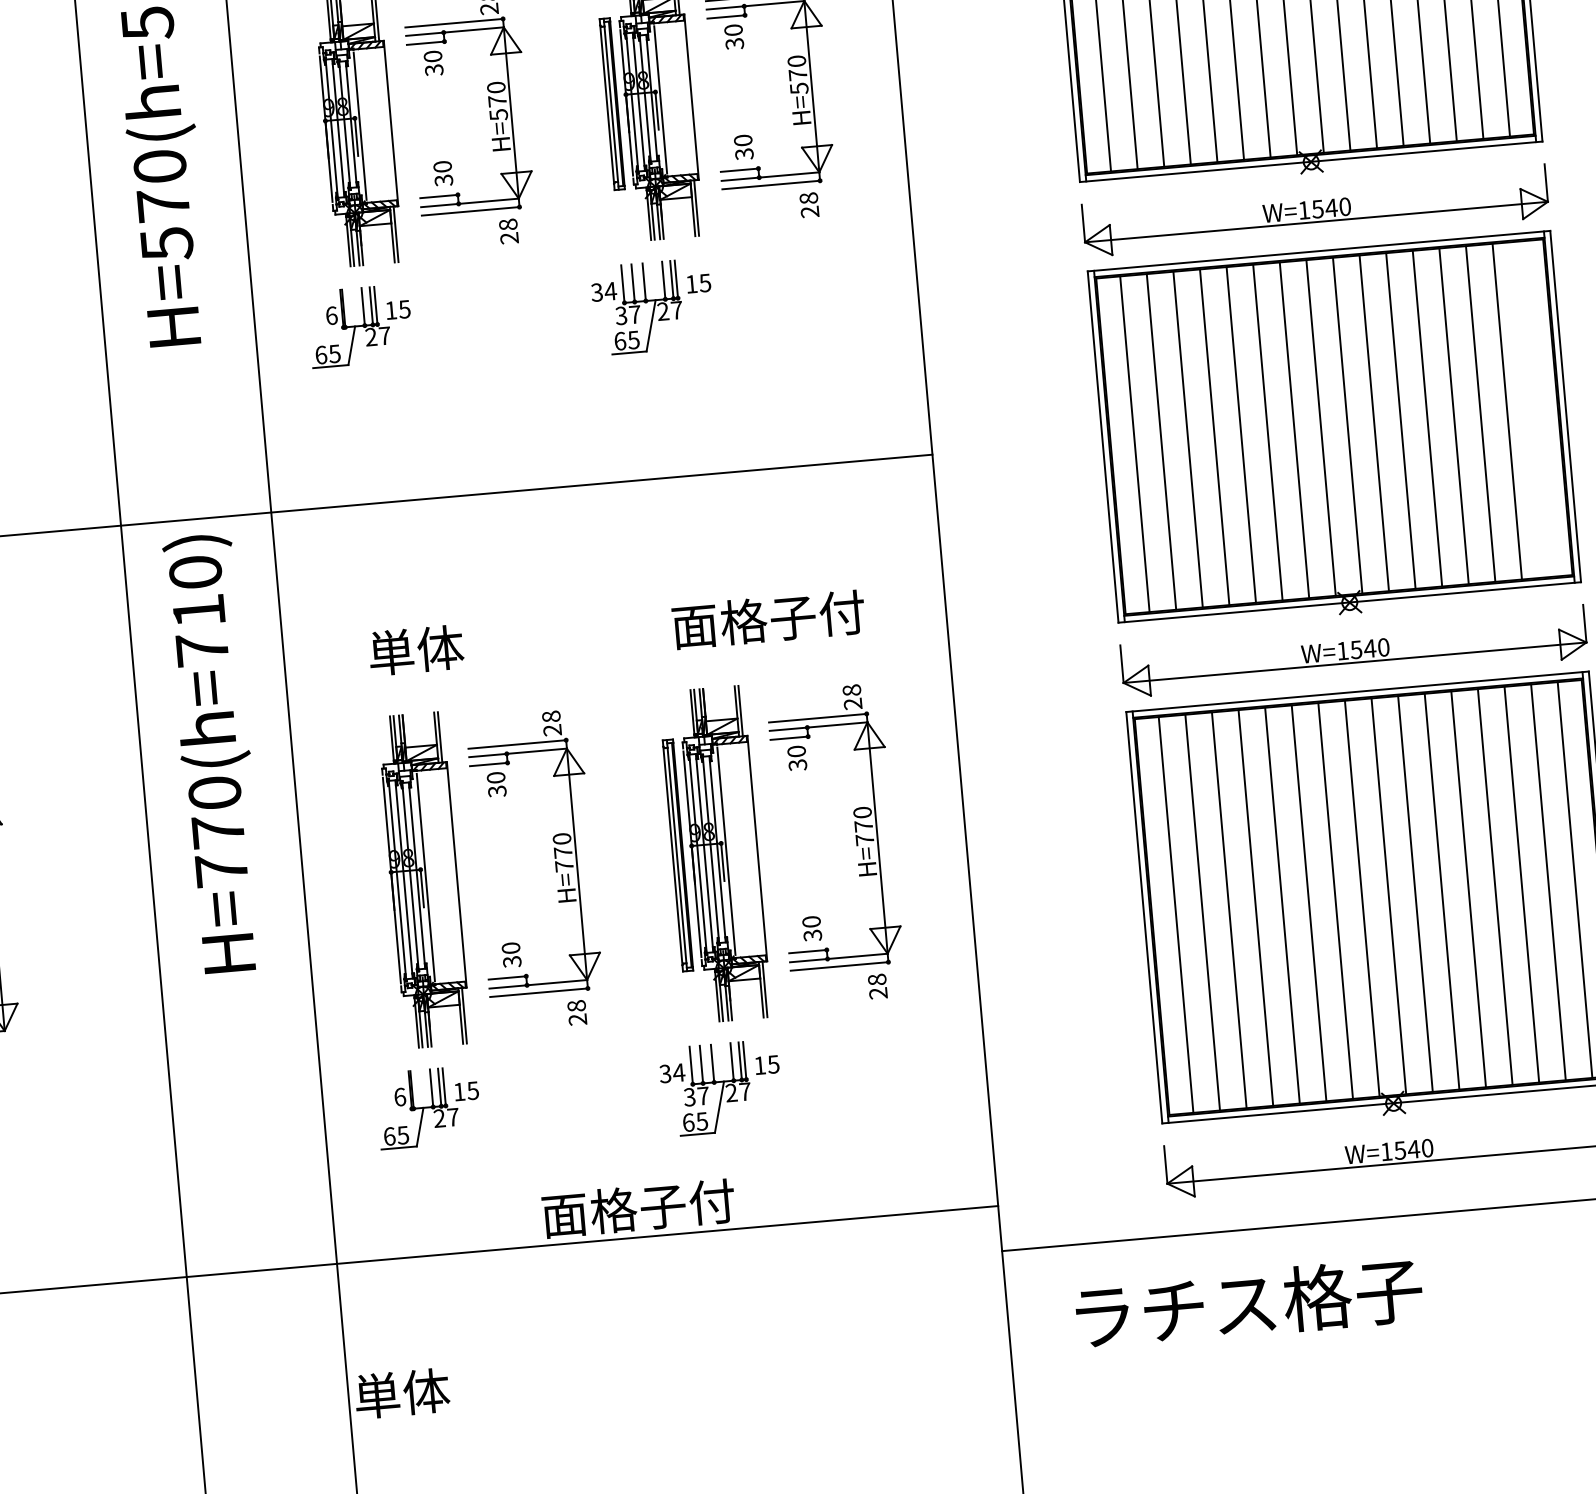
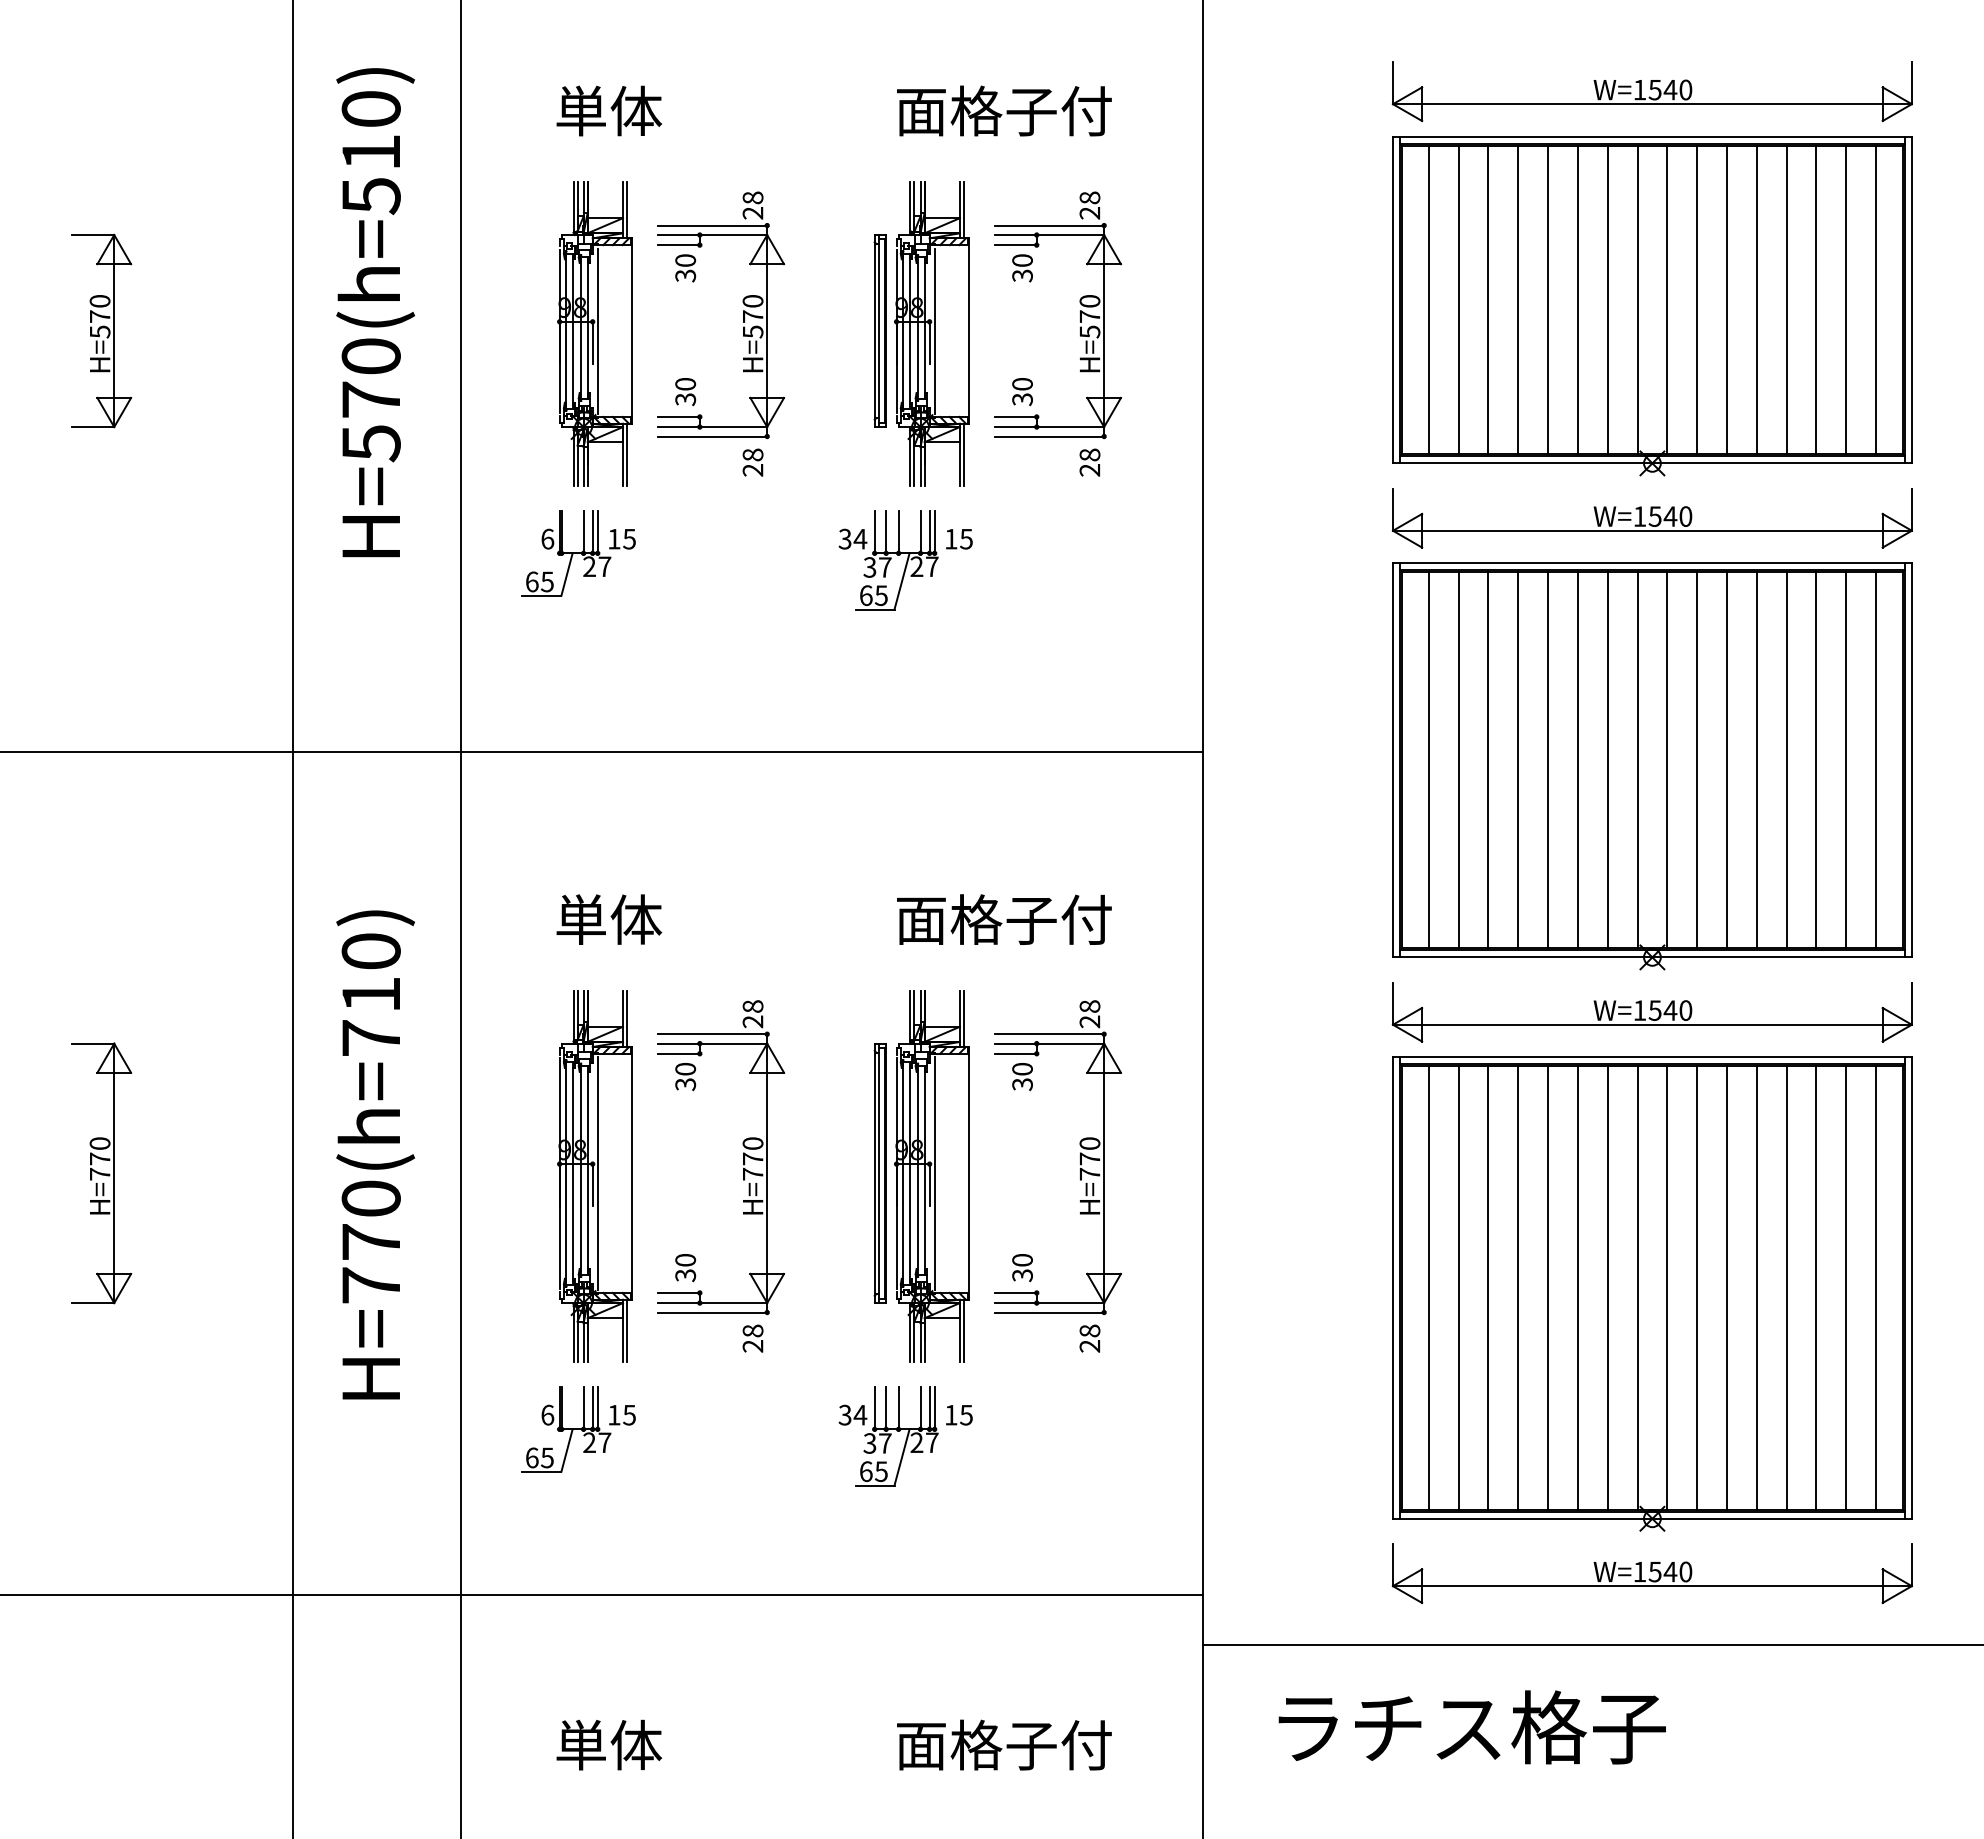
line: (1534, 409) -> (1876, 760), added
text: (215, 753) -> (375, 1154), moved
text: (638, 1207) -> (1004, 1744), moved
text: (402, 1392) -> (609, 1744), moved

